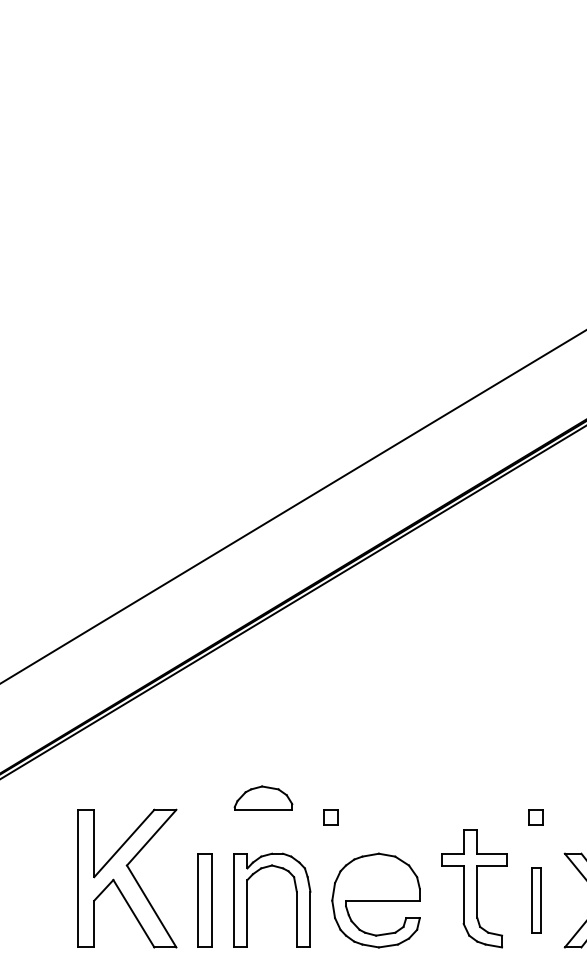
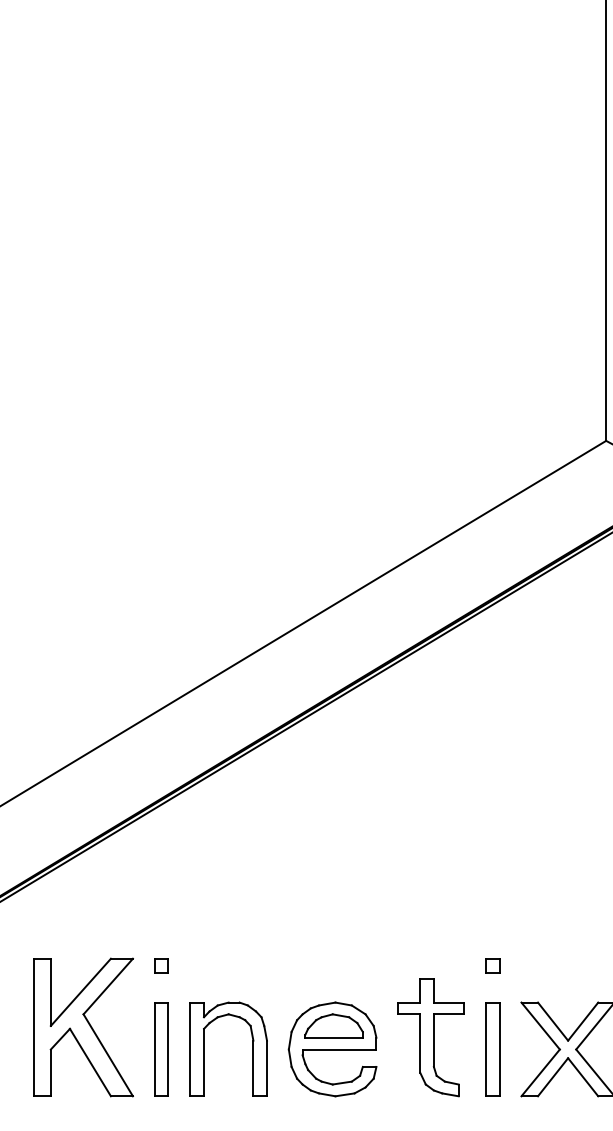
part: (262, 797) -> (333, 1025), moved
part: (330, 816) -> (161, 965), moved
part: (535, 900) -> (492, 1049), size x1.43

